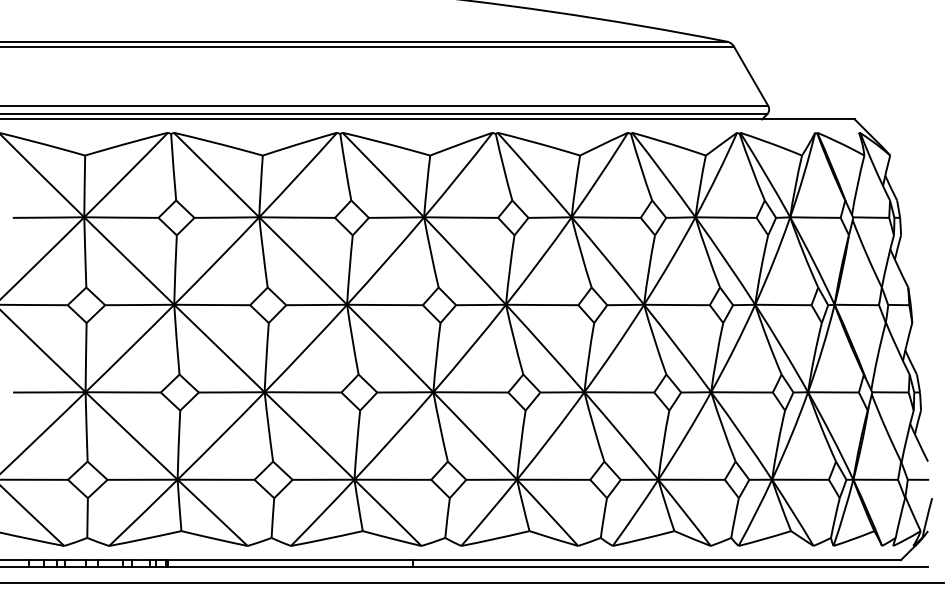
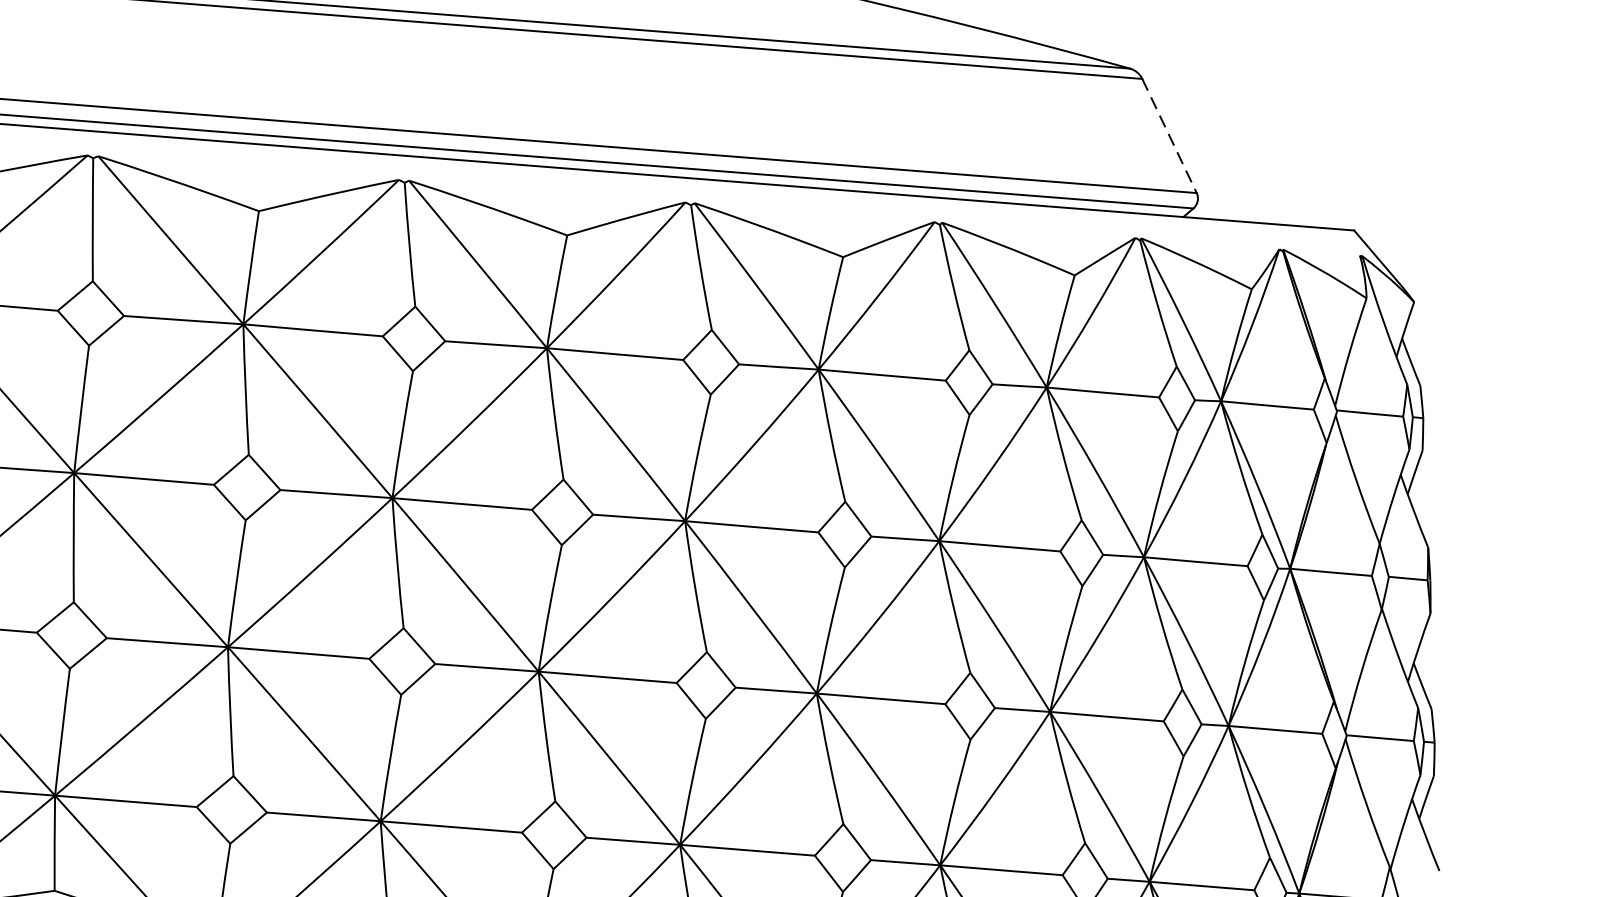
line: (751, 76) -> (1170, 136), solid -> dashed

